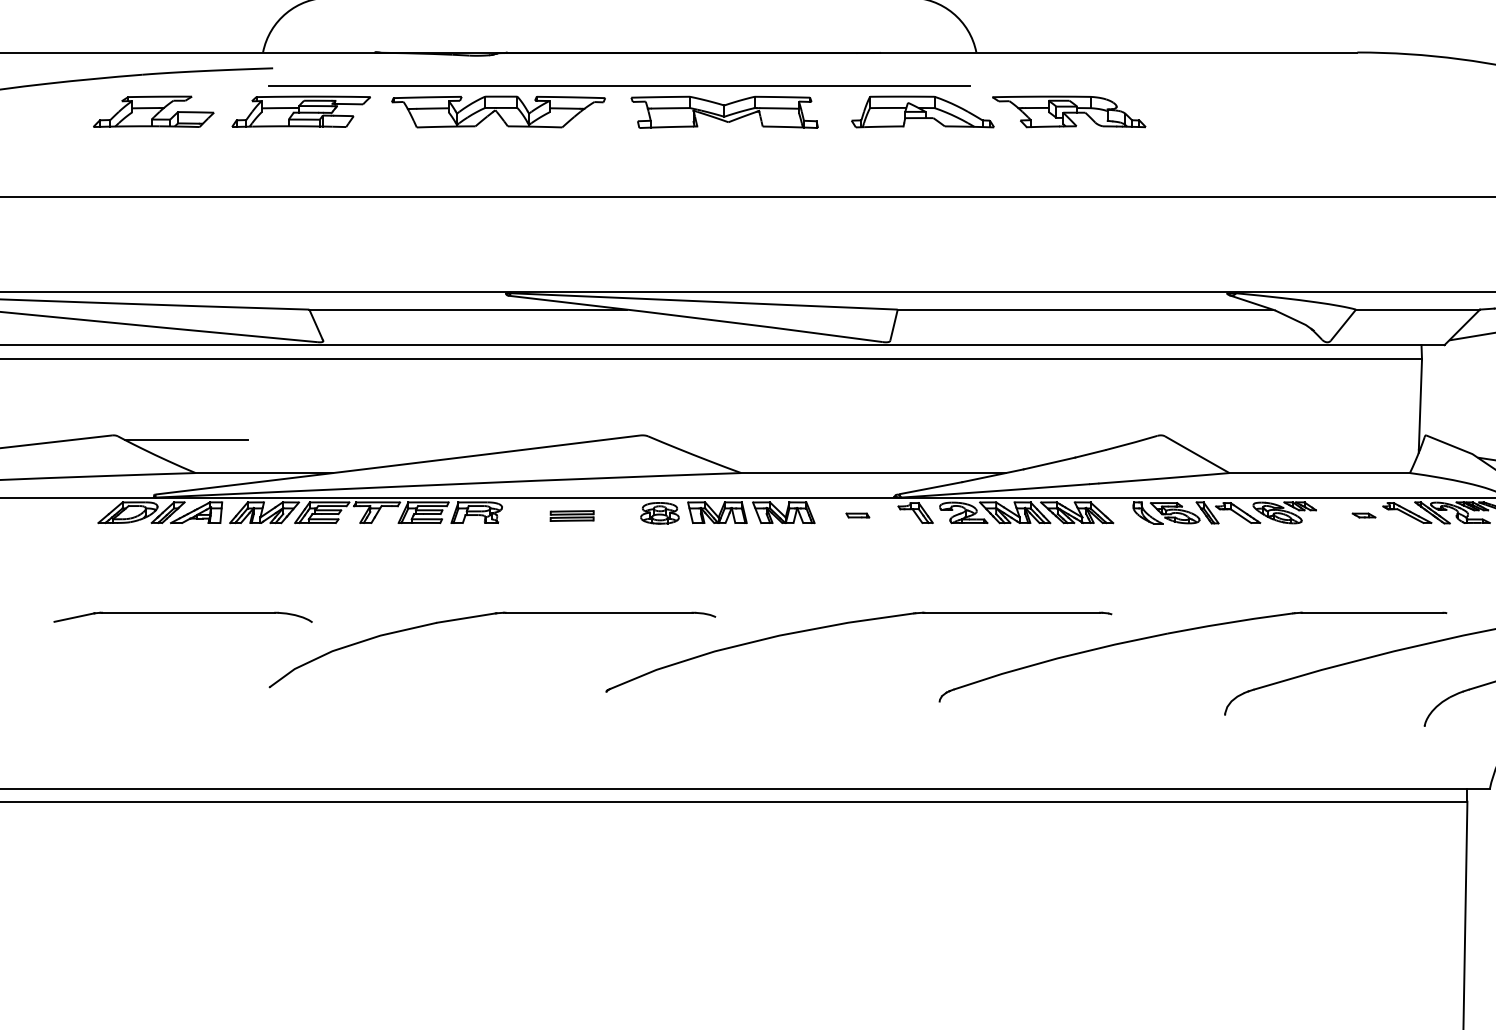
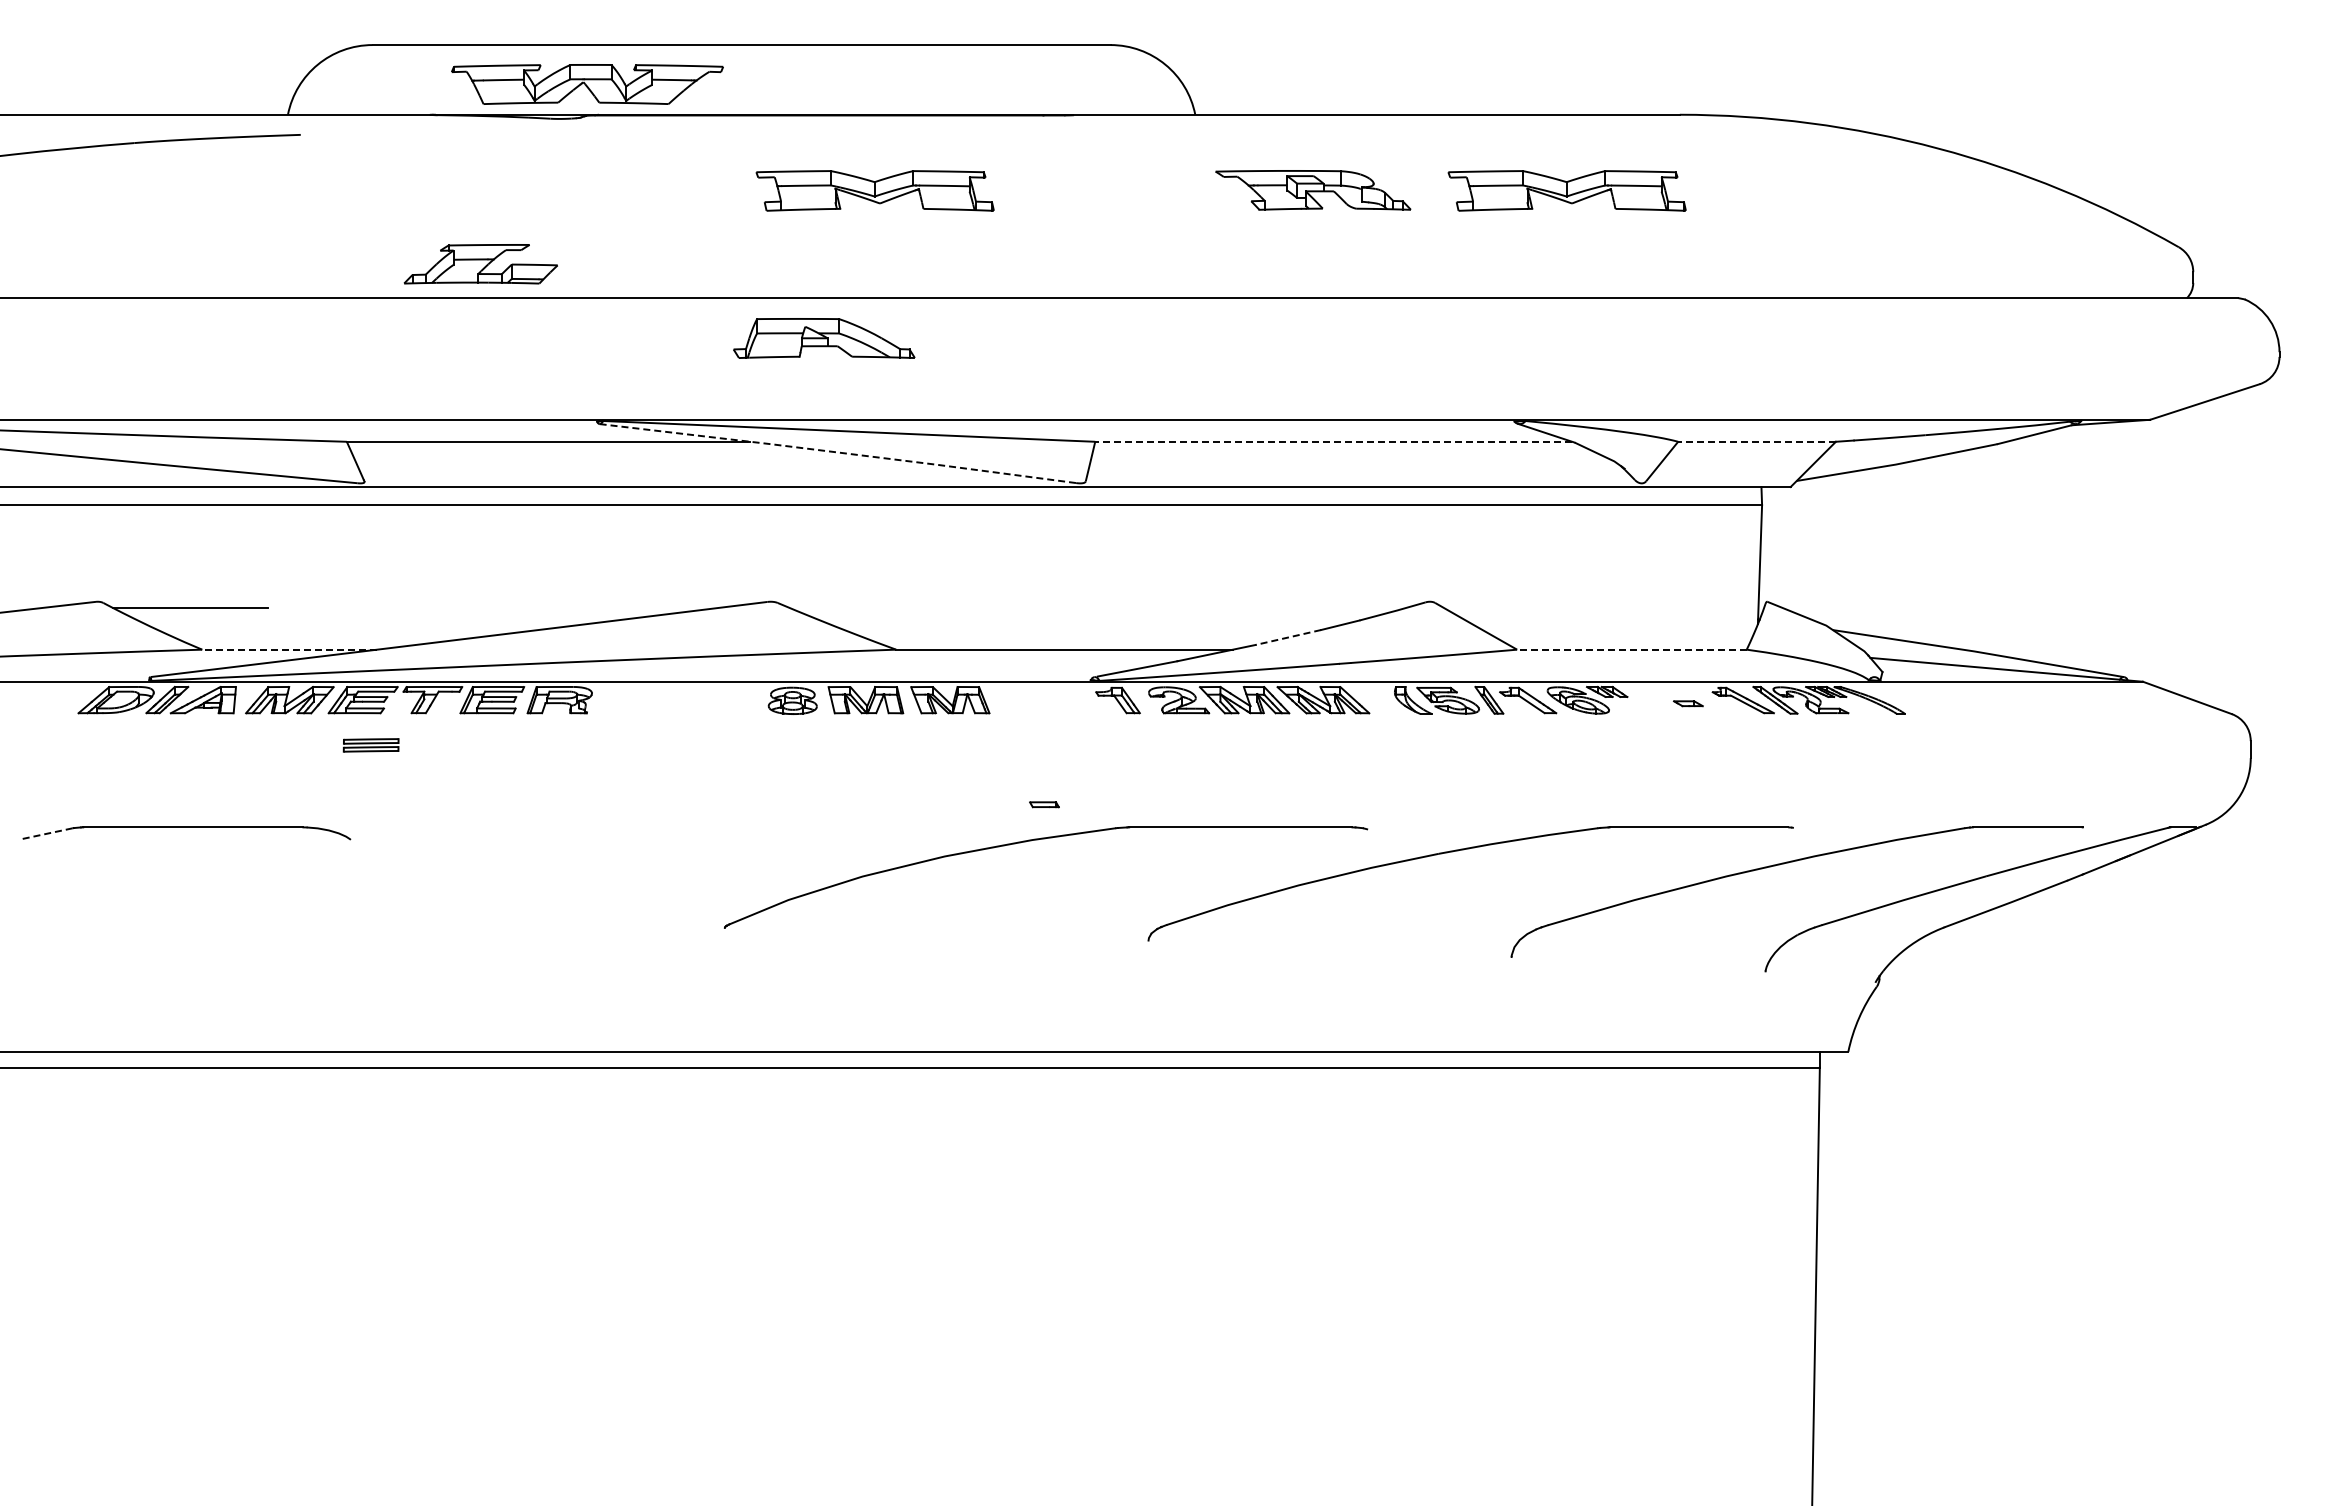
line: (619, 86) -> (741, 157), removed
part: (153, 112) -> (480, 264), moved
part: (301, 112) -> (336, 190), removed
part: (498, 112) -> (587, 84), moved
part: (923, 112) -> (824, 338), moved
part: (1268, 112) -> (1566, 190), added
line: (1085, 309) -> (1333, 441), solid -> dashed
line: (1418, 309) -> (1757, 441), solid -> dashed
line: (695, 318) -> (838, 452), solid -> dashed
line: (1049, 463) -> (1288, 637), solid -> dashed
line: (264, 472) -> (289, 649), solid -> dashed
line: (1319, 472) -> (1631, 649), solid -> dashed
part: (857, 515) -> (1044, 804), moved
part: (571, 516) -> (370, 745), moved
part: (485, 616) -> (571, 831), removed
line: (74, 617) -> (48, 833), solid -> dashed

